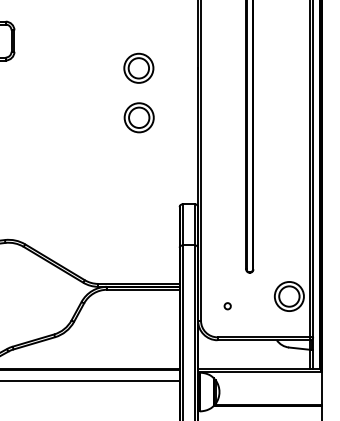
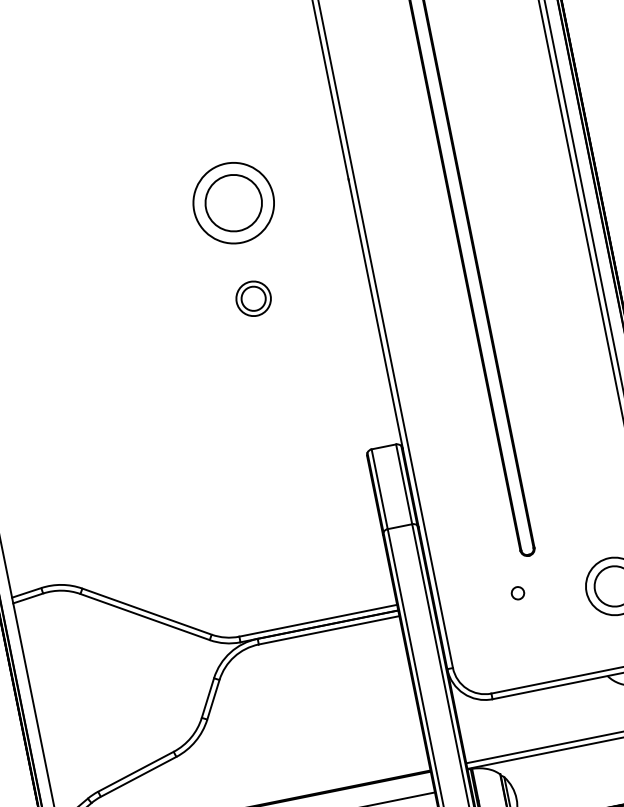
part: (138, 67) -> (232, 201), size x1.4
part: (138, 117) -> (252, 298), size x0.6
circle: (227, 306) -> (517, 593), moved

